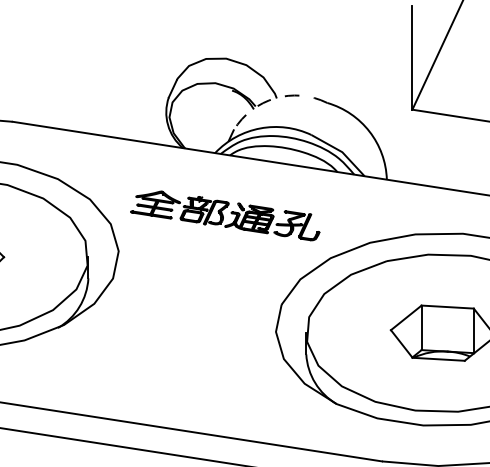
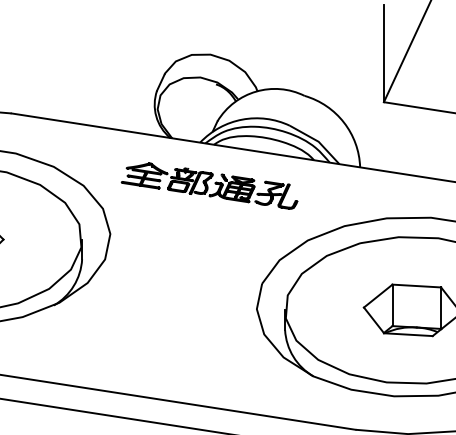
arc: (275, 98) -> (256, 91), dashed -> solid
part: (225, 215) -> (209, 185), moved

